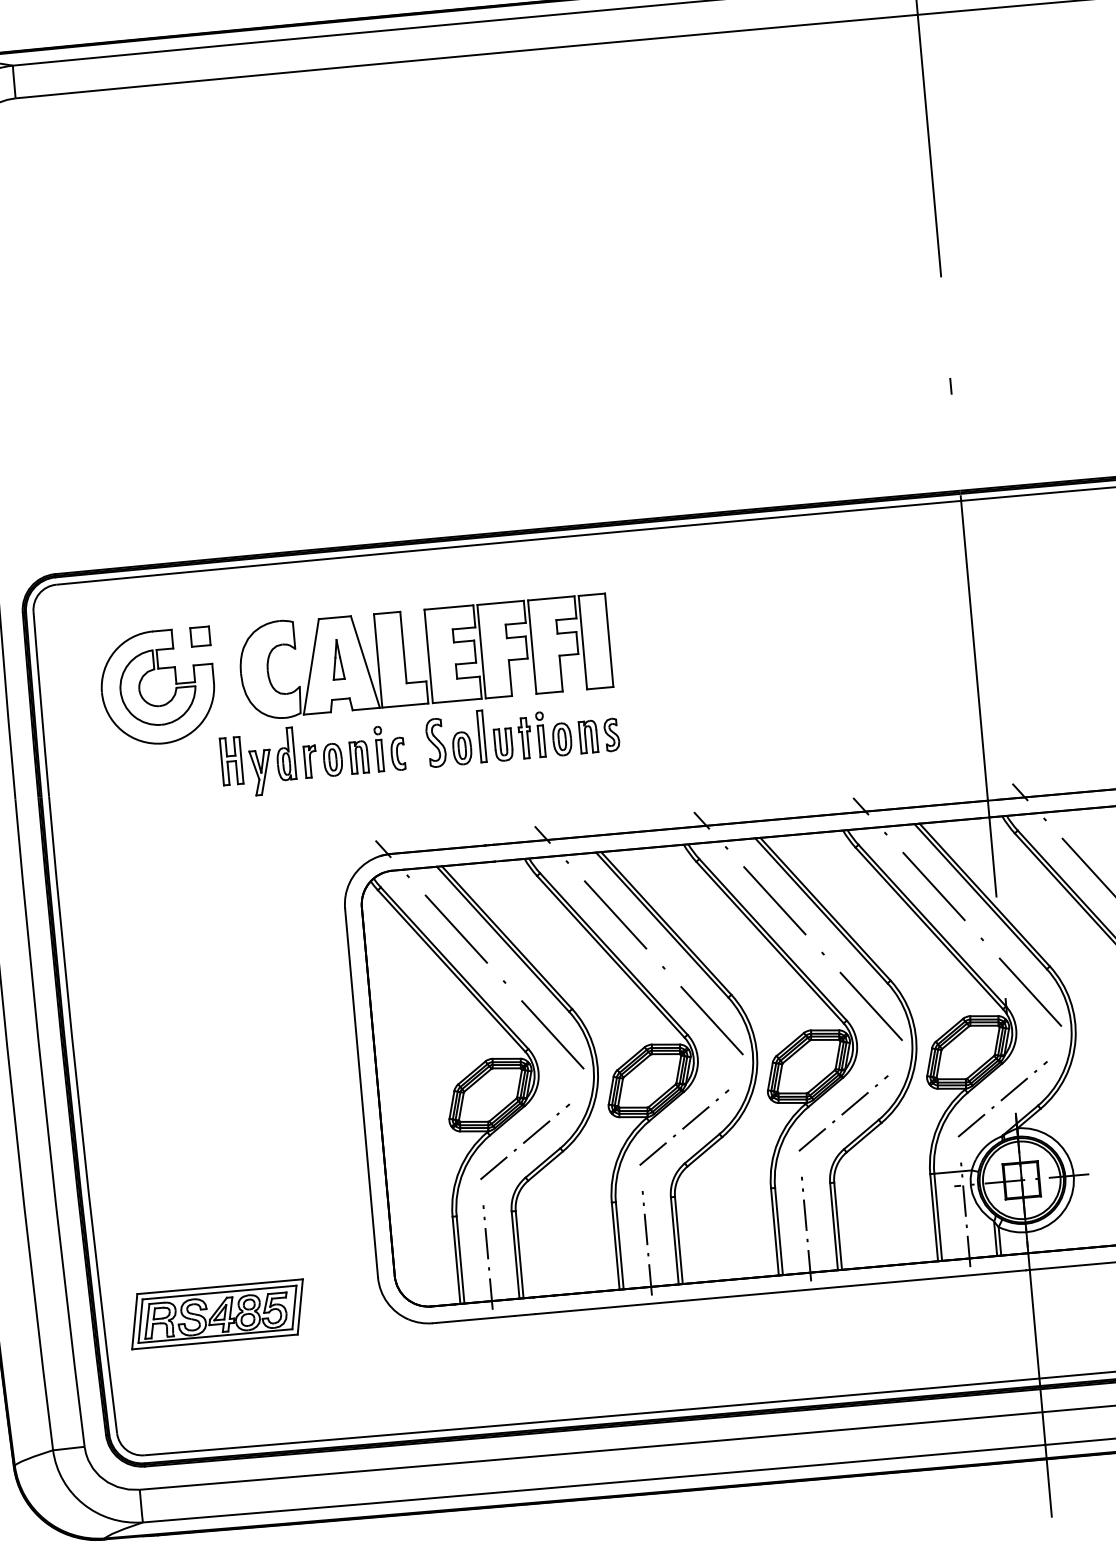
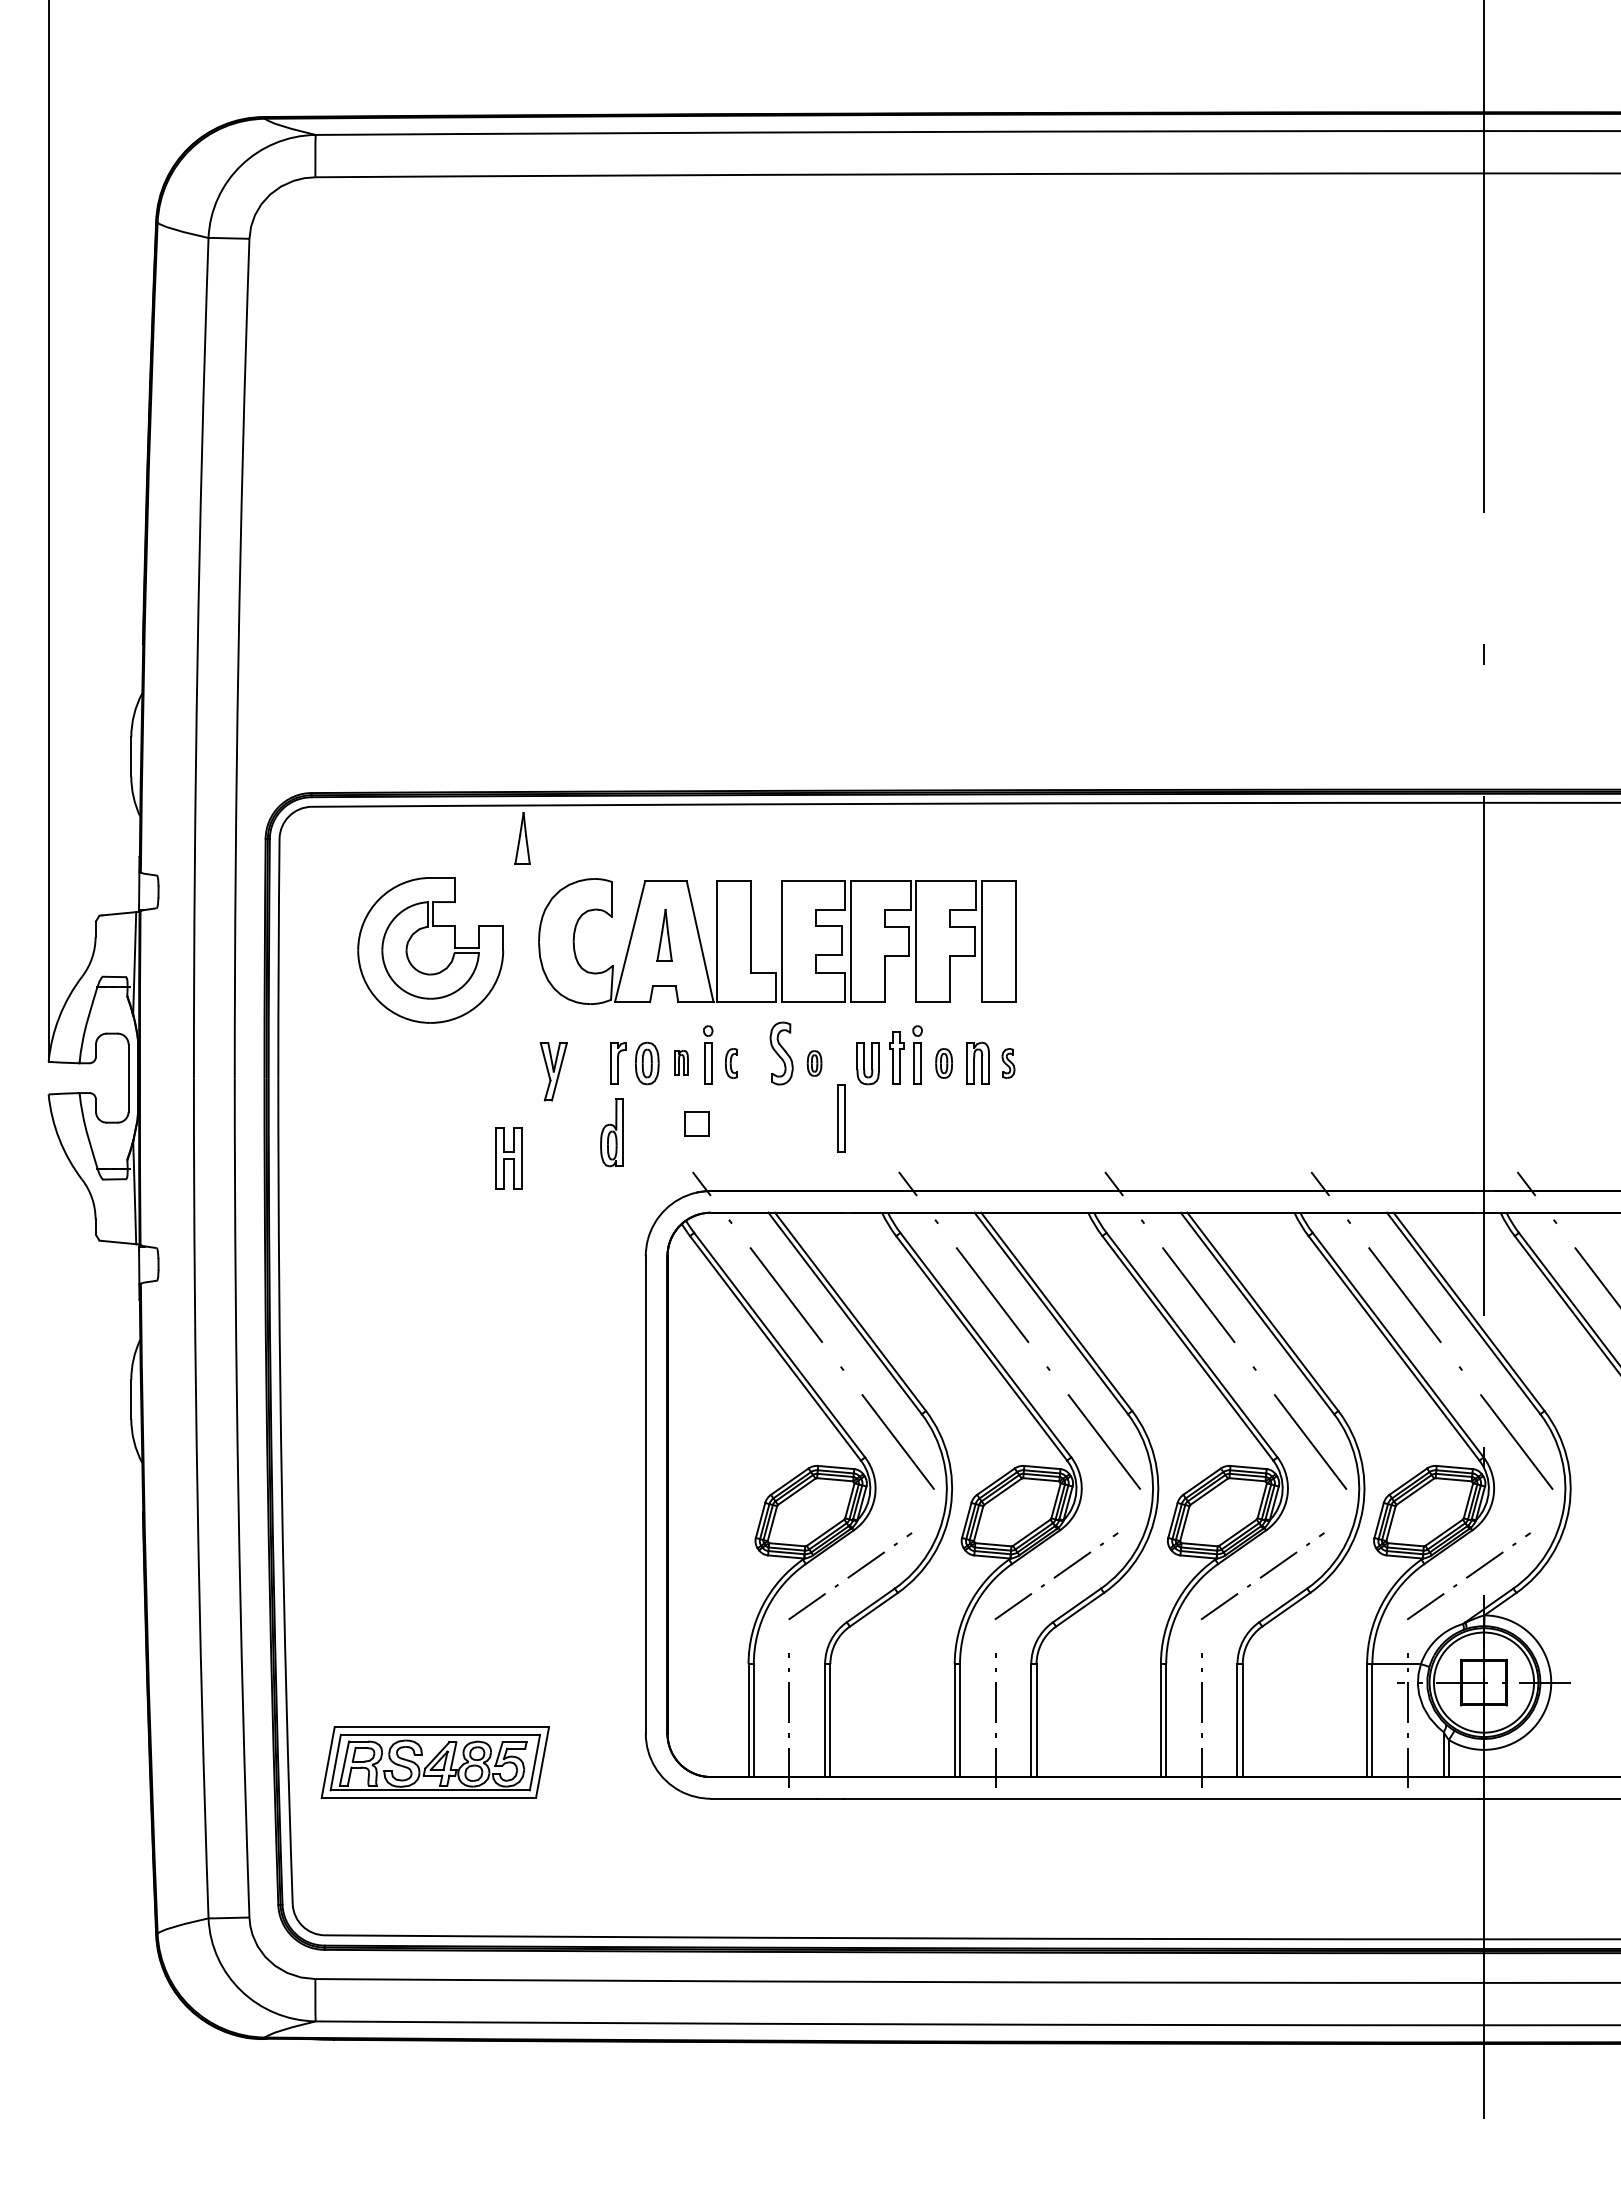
part: (221, 594) -> (522, 838), added
part: (199, 636) -> (696, 1123), moved
part: (611, 734) -> (1008, 1063), size x0.7
part: (482, 736) -> (841, 1118), moved
part: (561, 739) -> (943, 1063), size x0.7
part: (462, 748) -> (814, 1063), size x0.6
part: (285, 754) -> (611, 1132), moved
part: (398, 754) -> (731, 1063), size x0.7
part: (359, 756) -> (681, 1062), size x0.6
part: (231, 761) -> (508, 1158), moved

